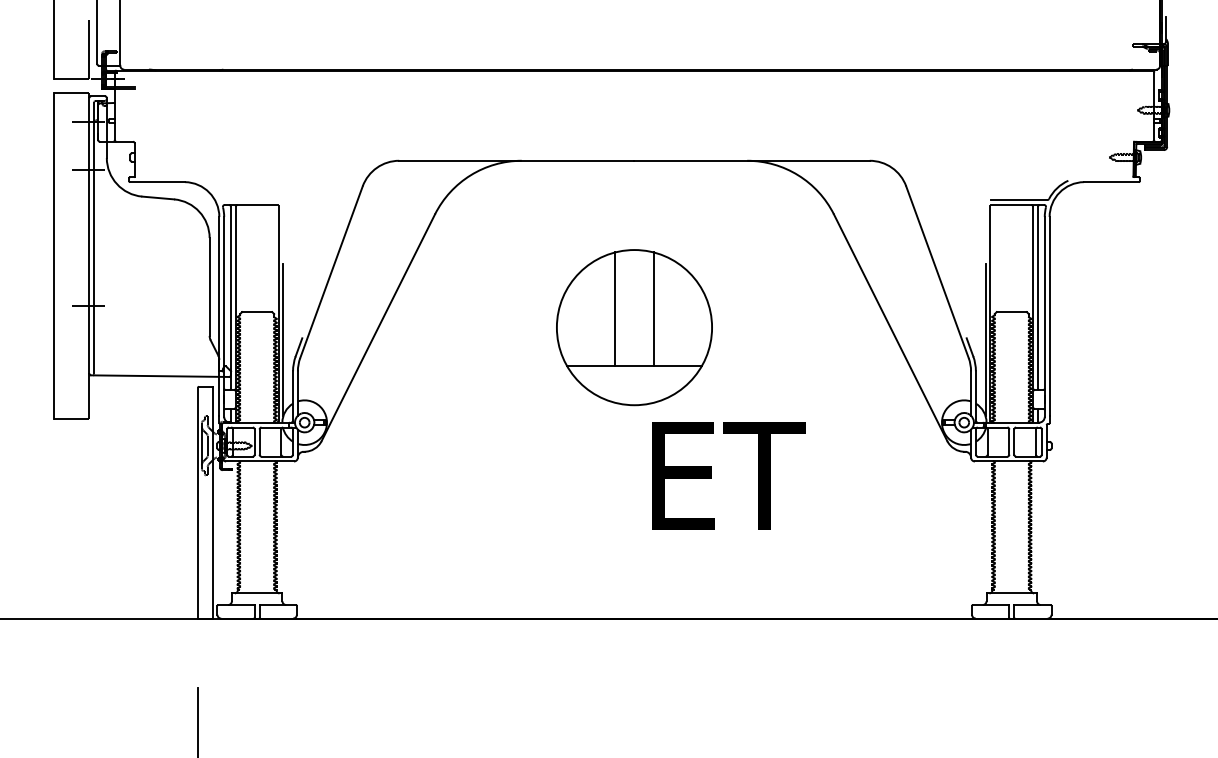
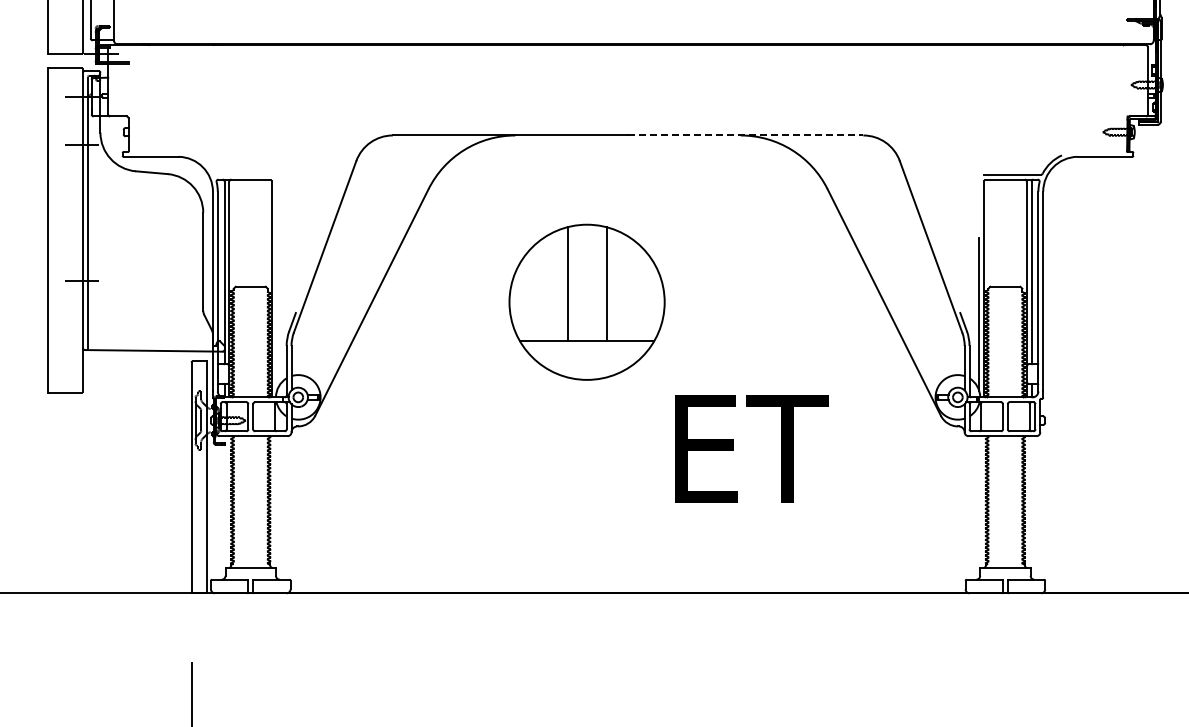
line: (752, 160) -> (746, 135), solid -> dashed
part: (634, 327) -> (587, 302), moved
line: (283, 339) -> (277, 314), removed
text: (728, 475) -> (751, 448), moved

